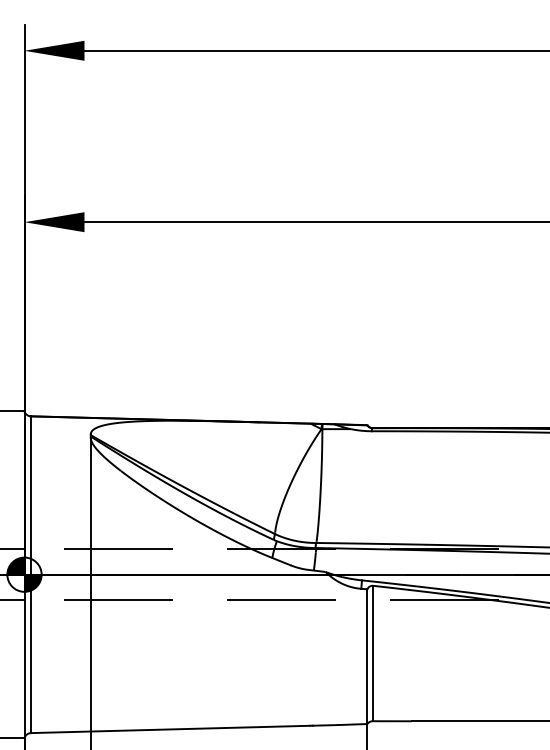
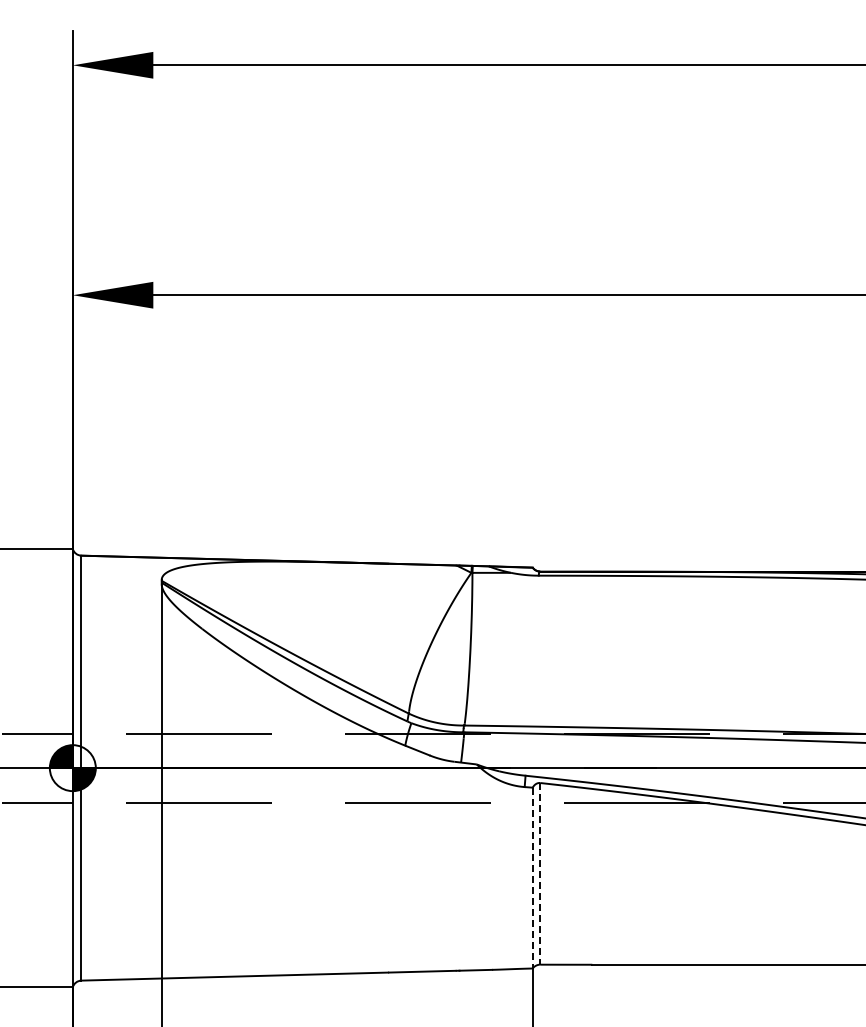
line: (373, 653) -> (540, 873), solid -> dashed
line: (367, 656) -> (532, 878), solid -> dashed

